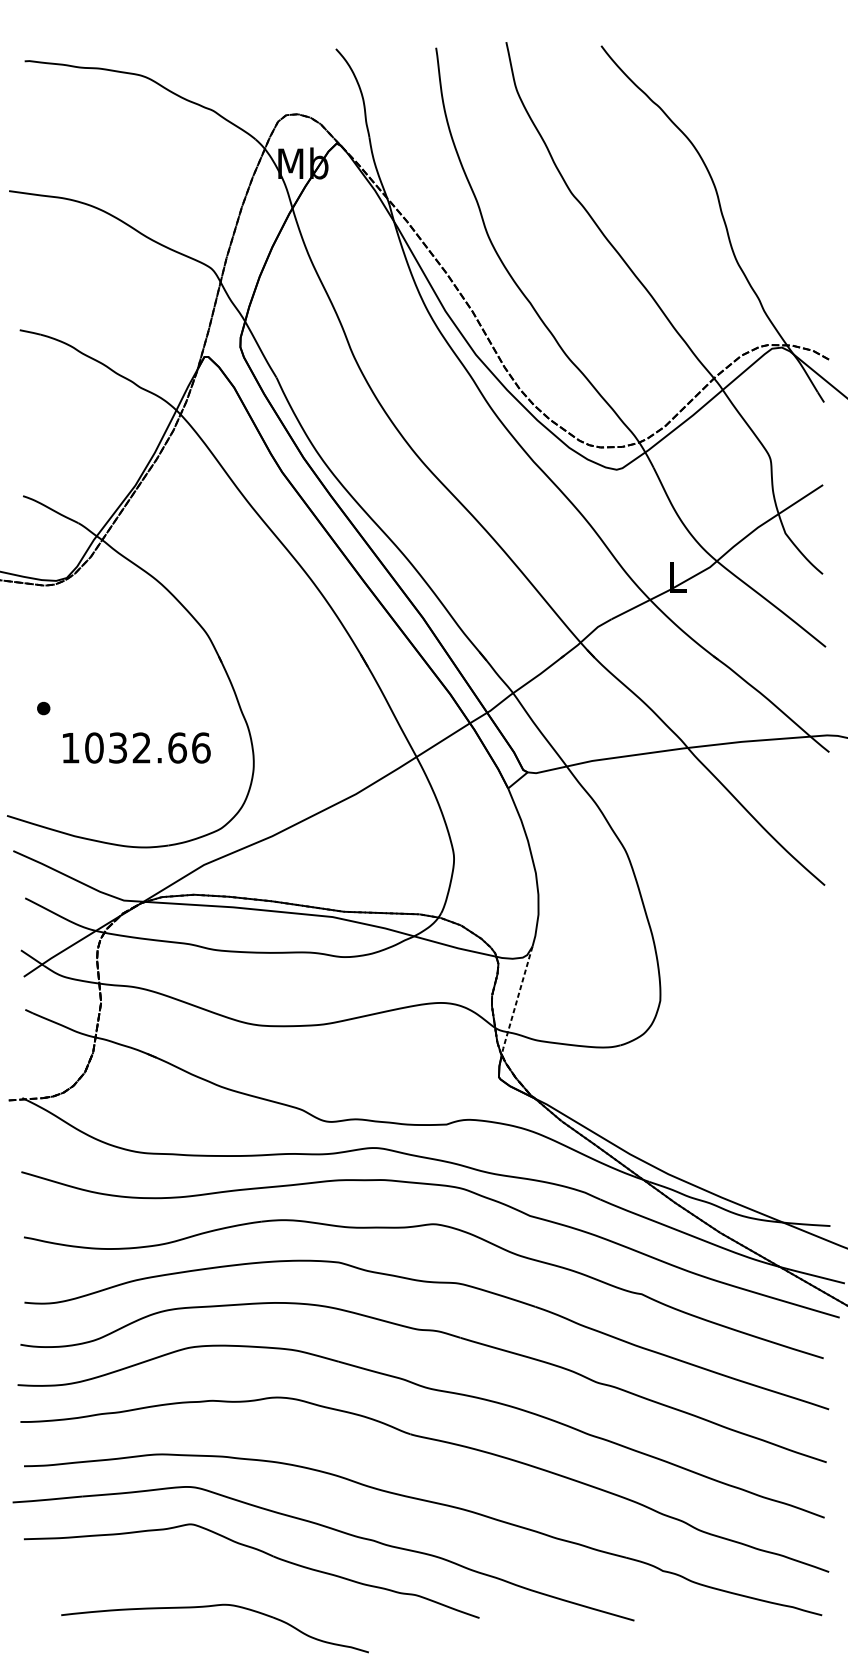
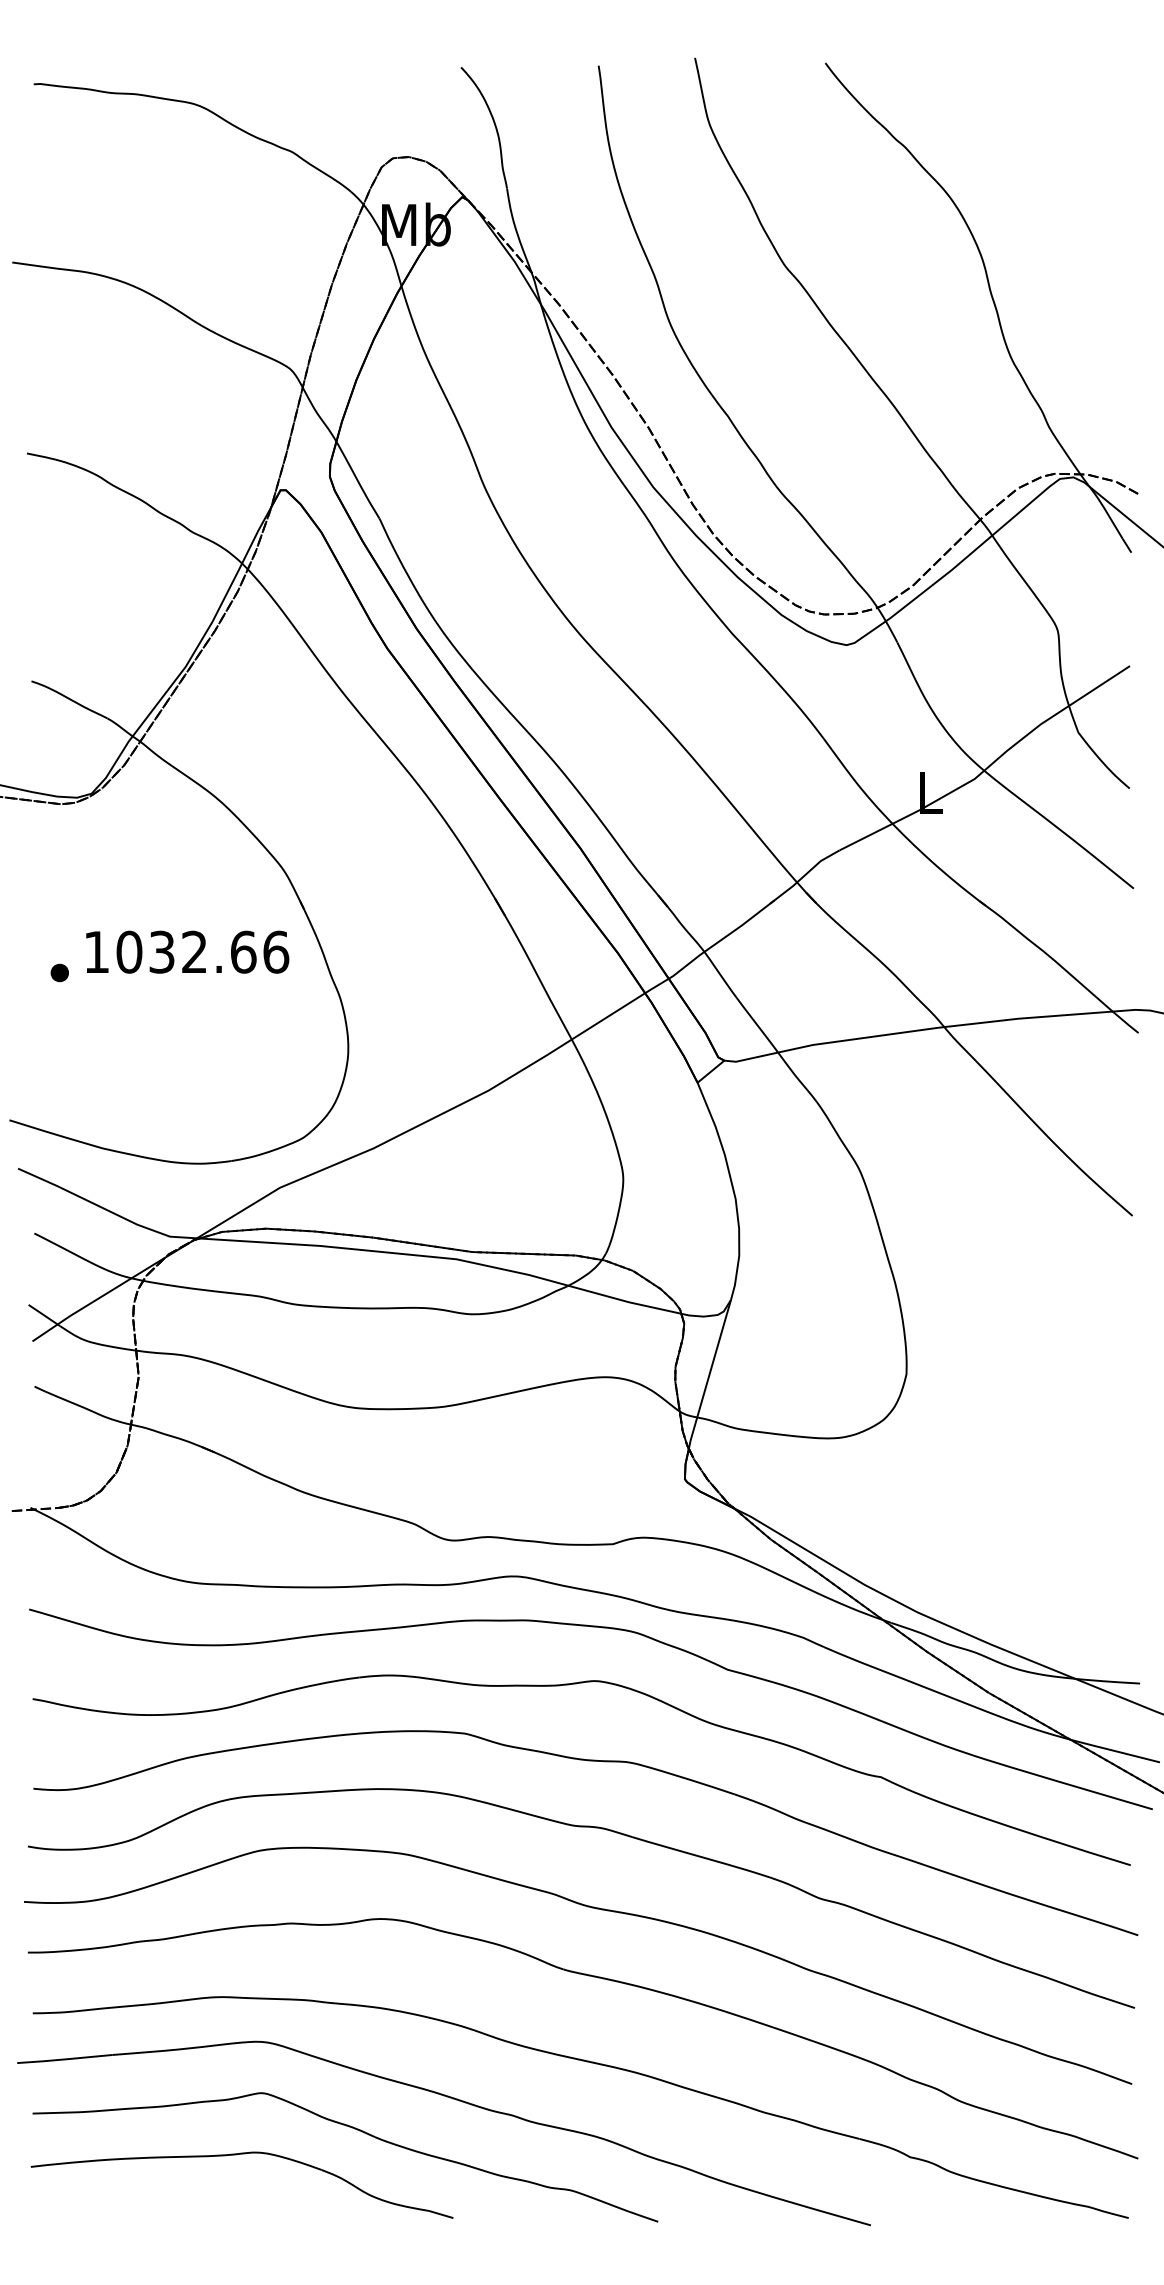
text: (136, 747) -> (187, 951), moved
line: (516, 1000) -> (709, 1374), dashed -> solid
part: (210, 1606) -> (236, 2155), moved

